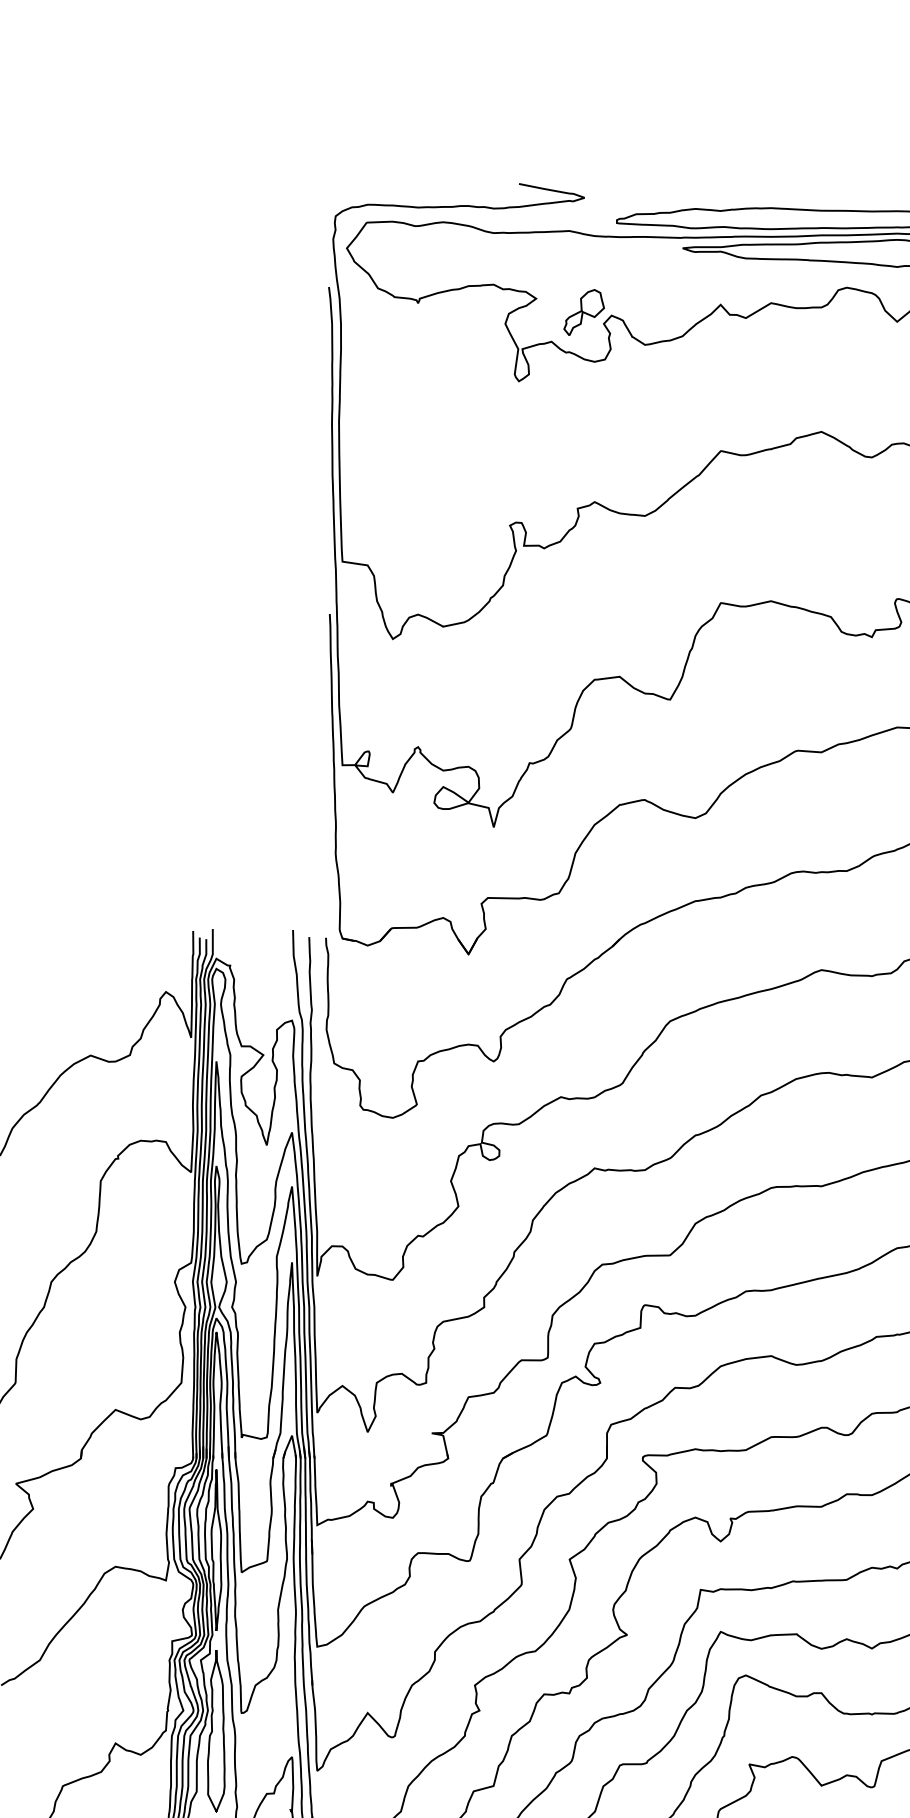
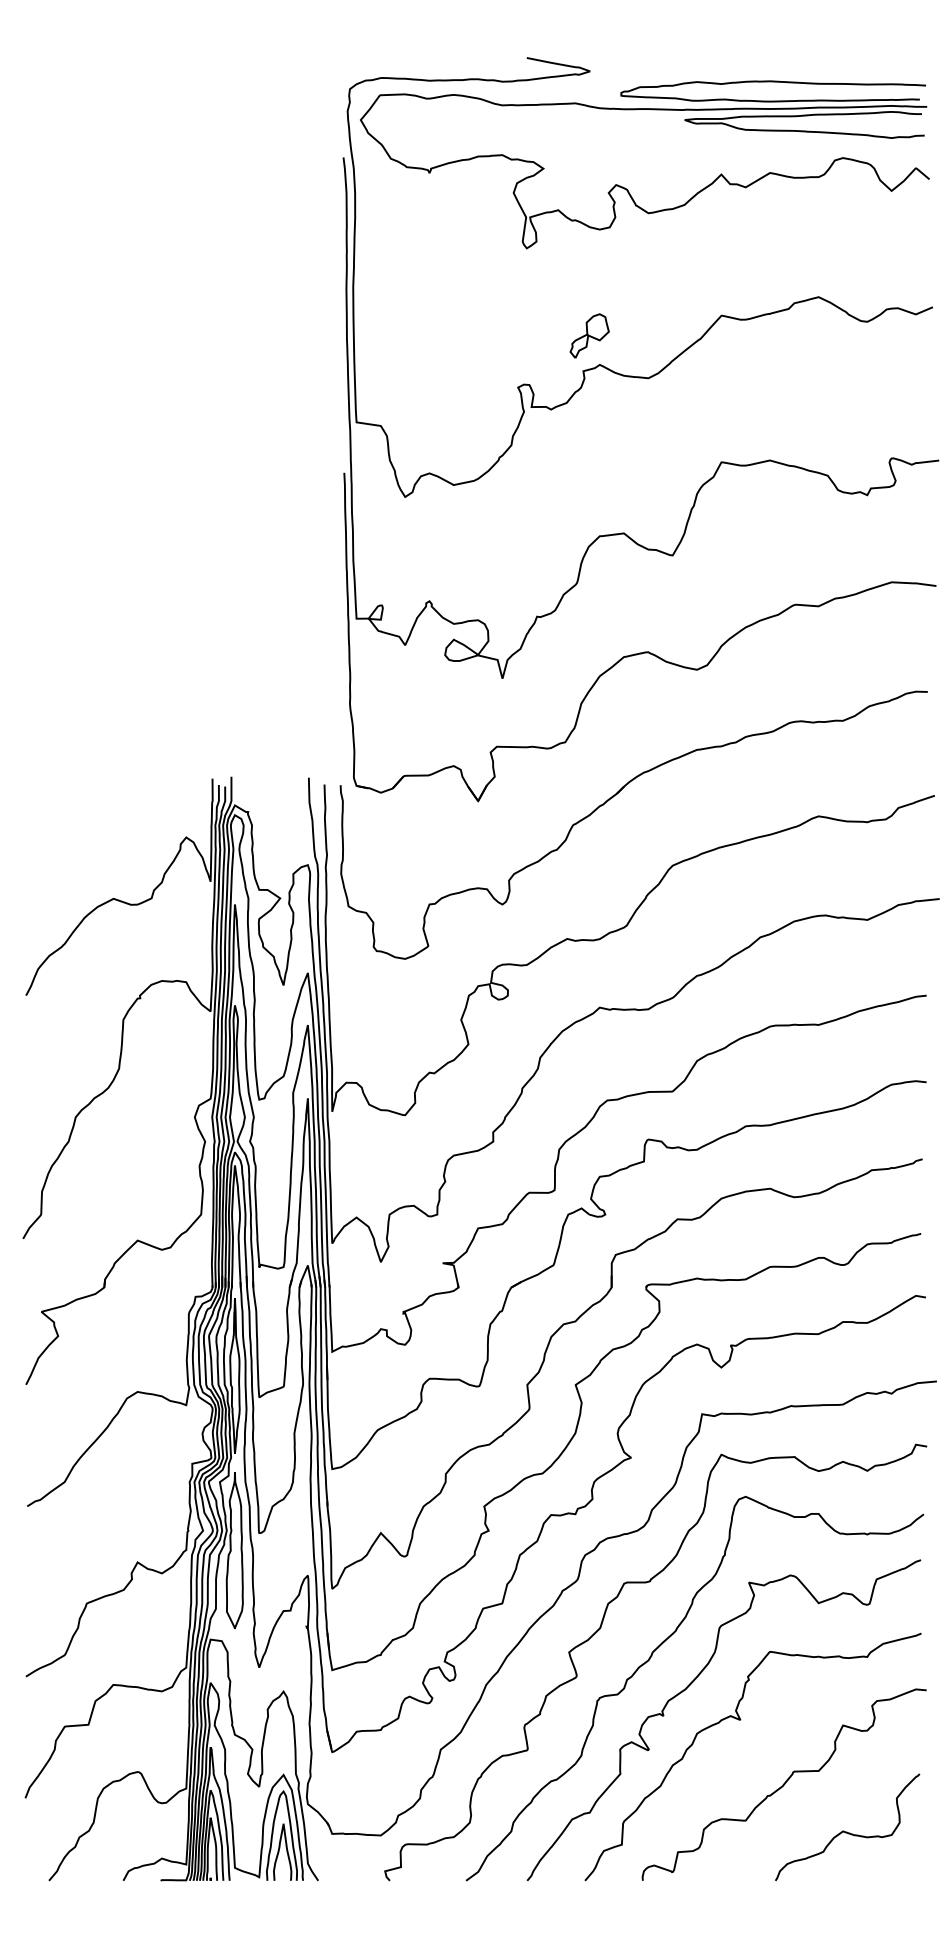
part: (583, 312) -> (589, 335), moved

